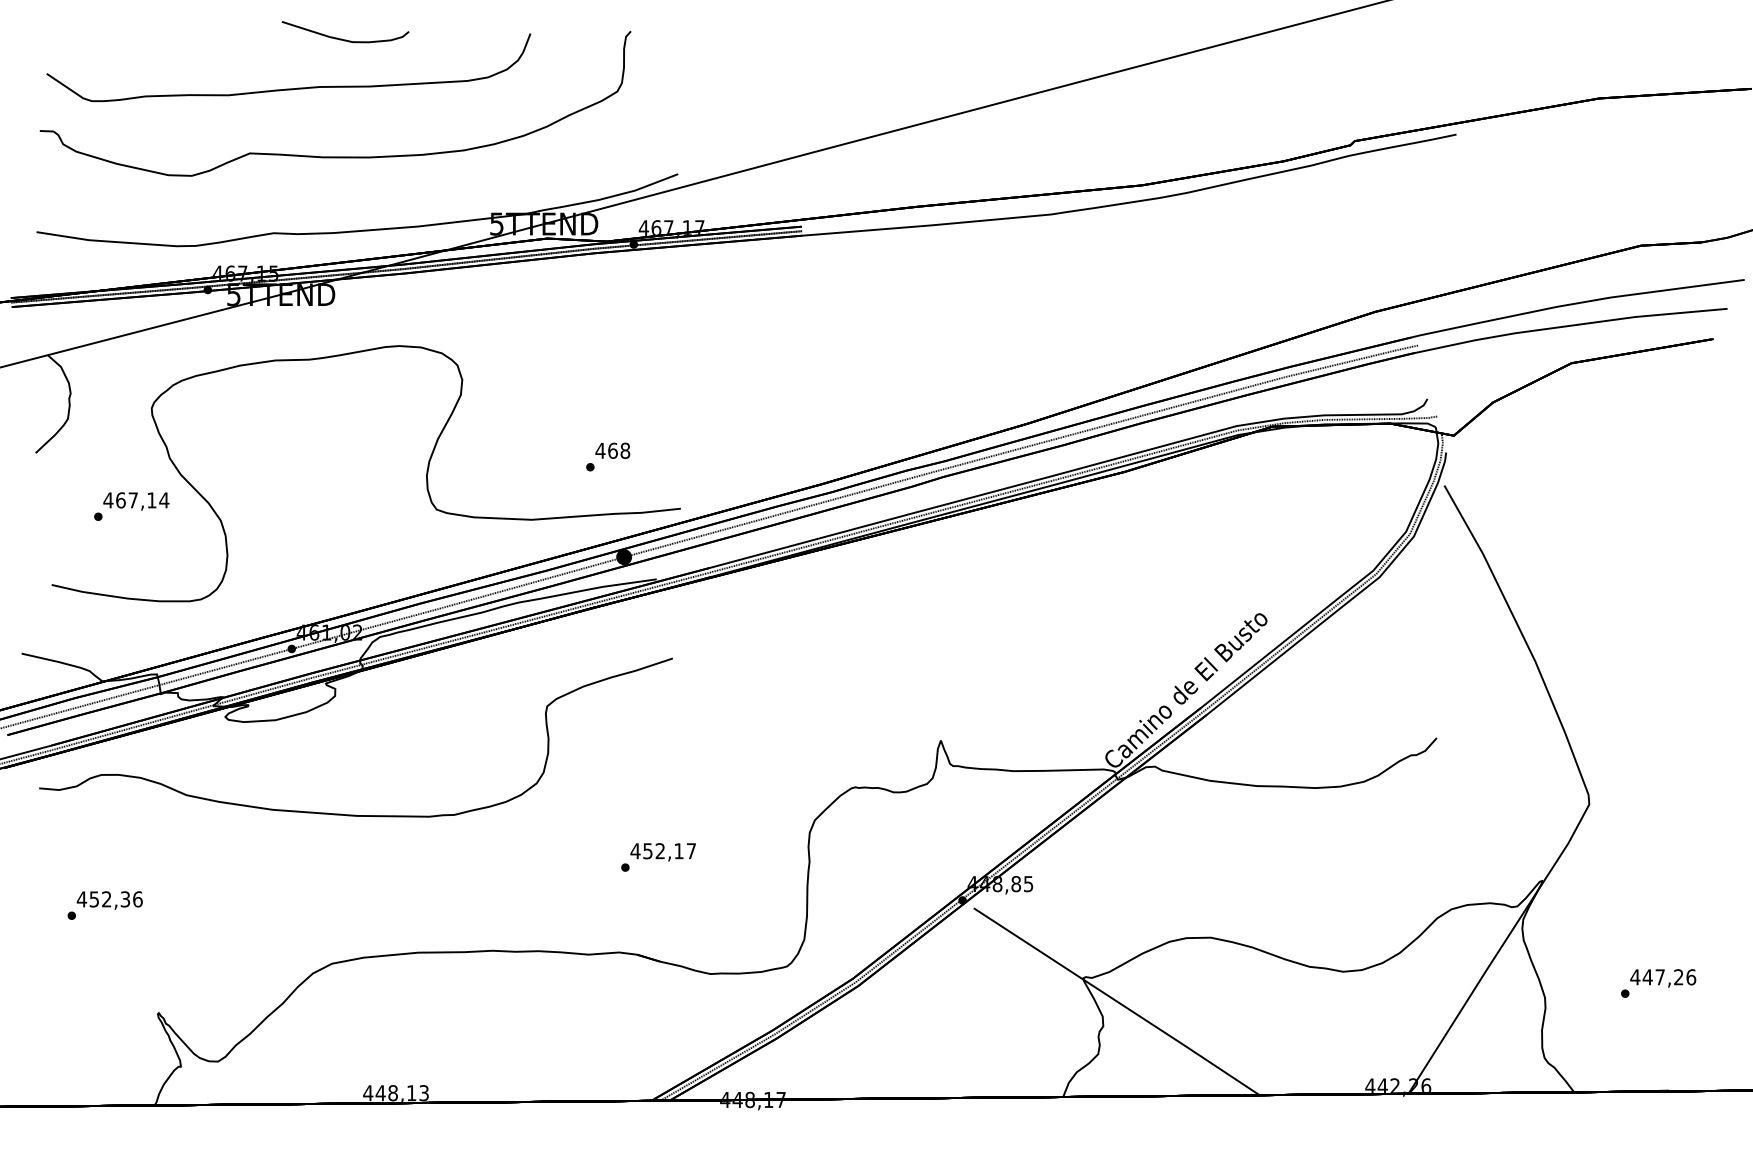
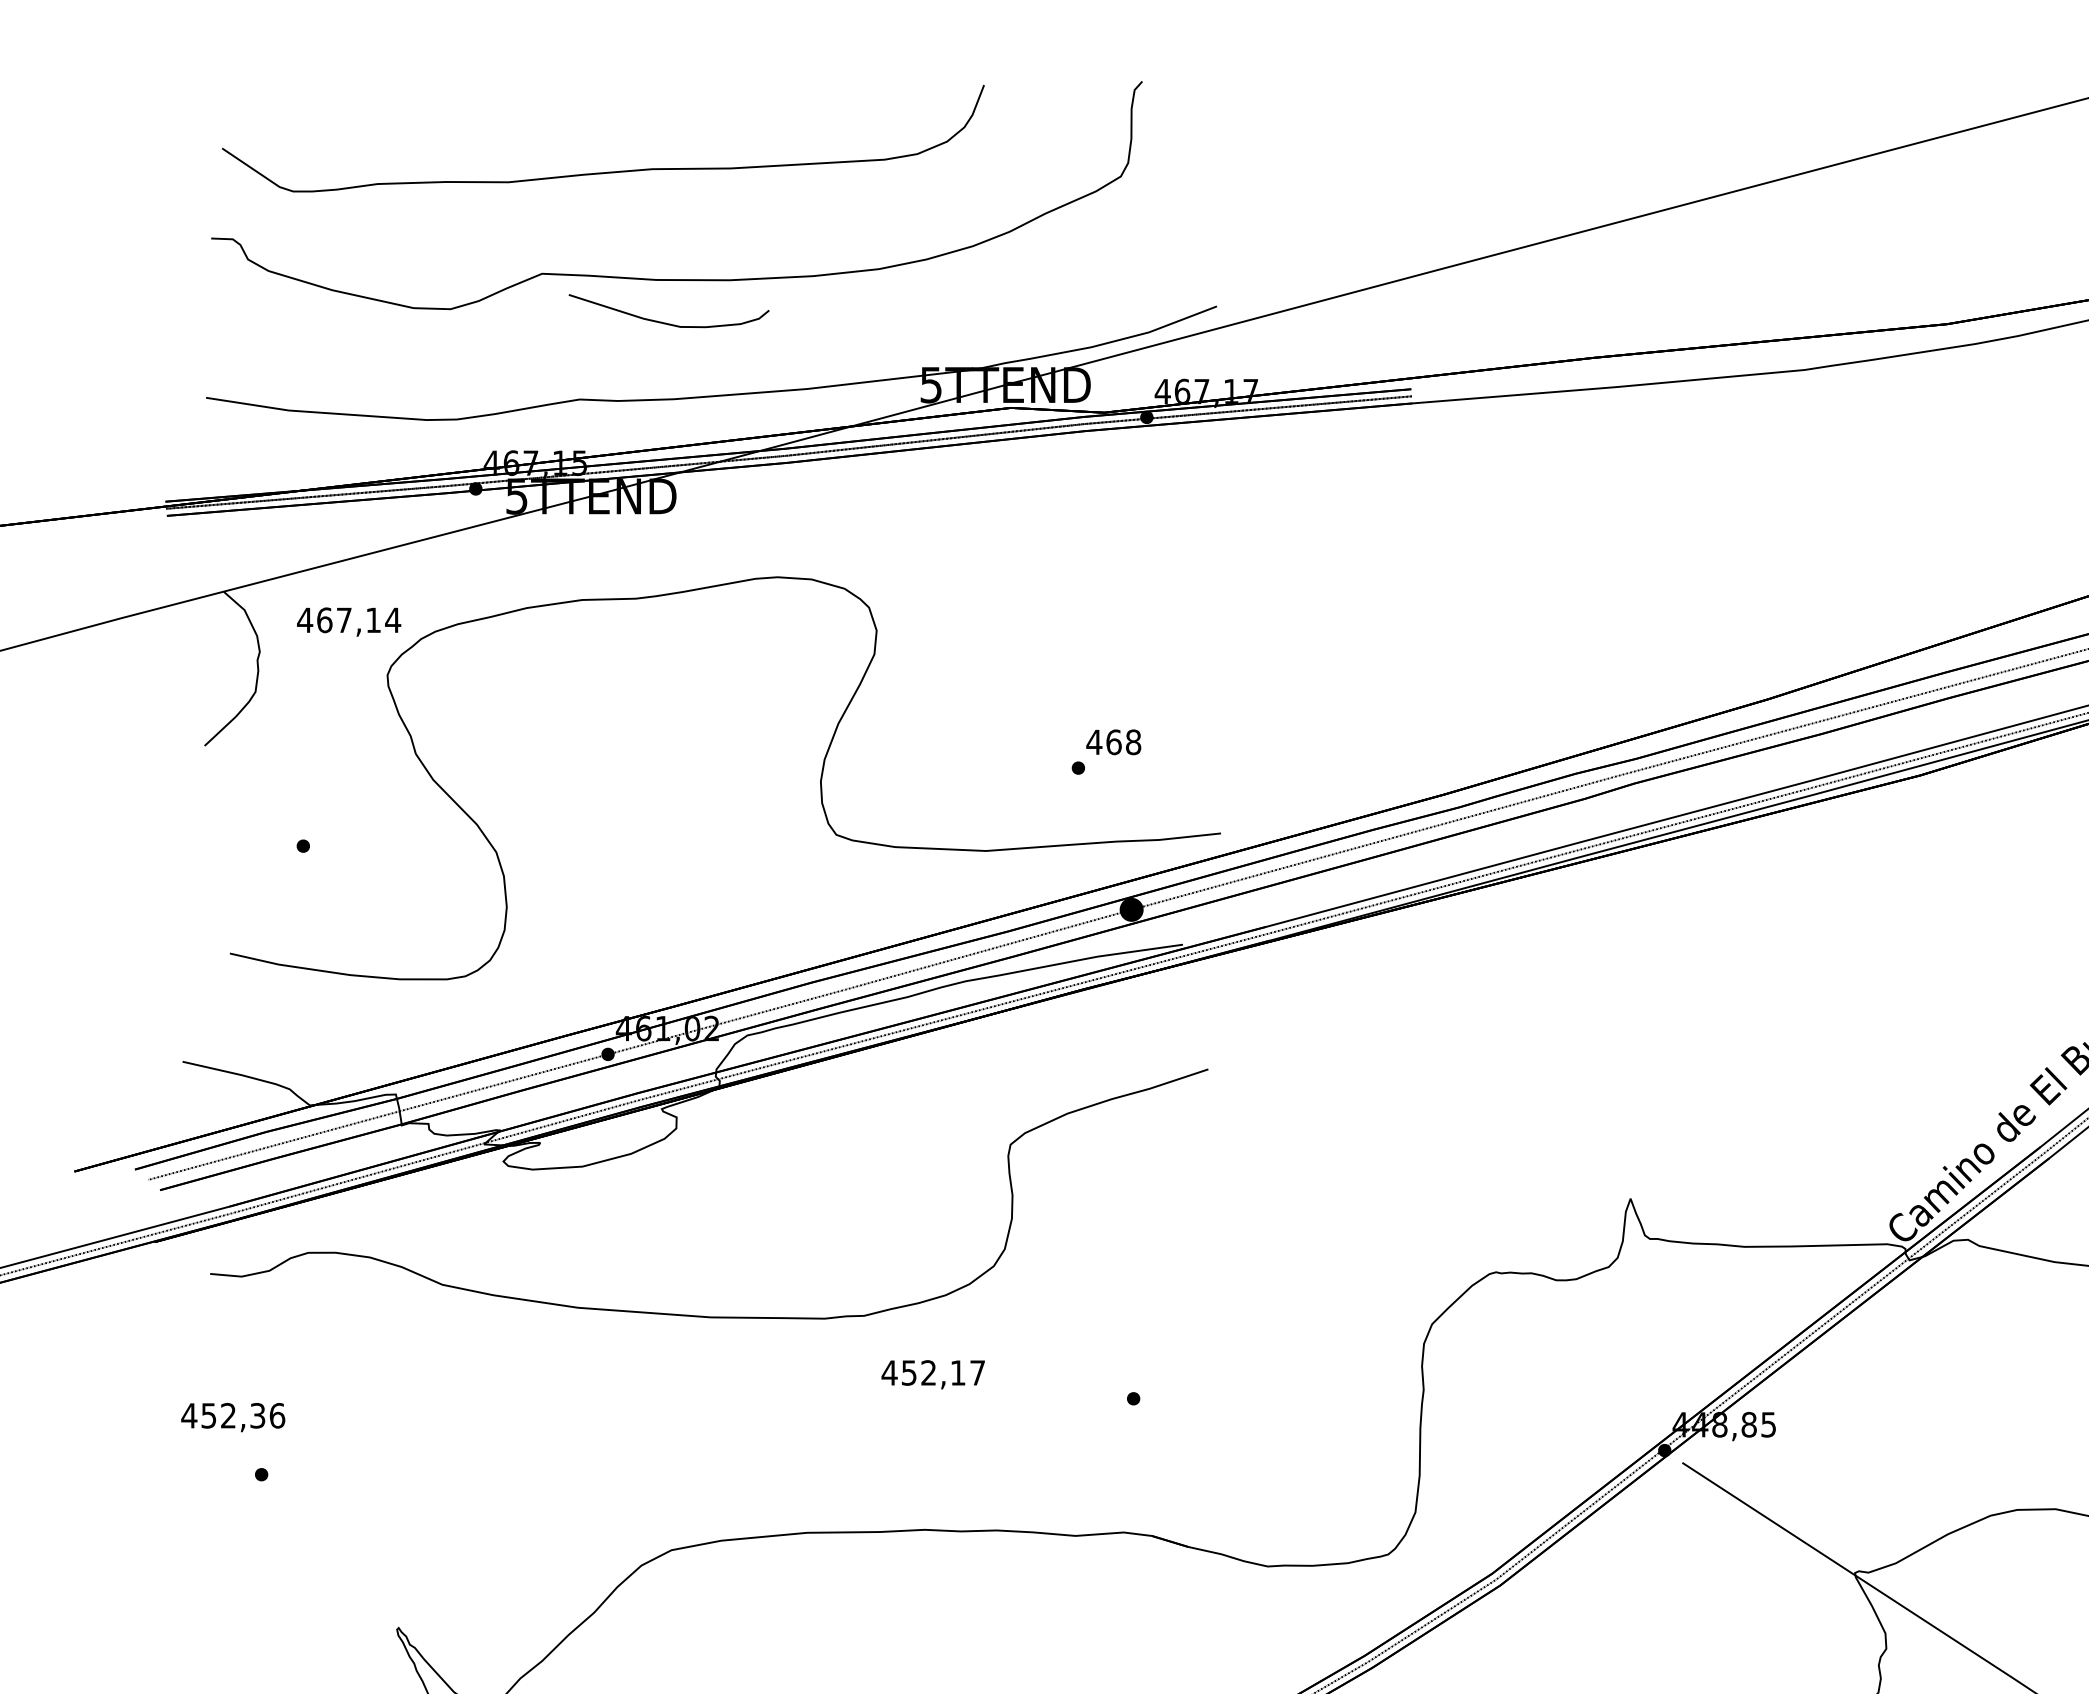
part: (345, 39) -> (669, 322), moved
text: (136, 501) -> (349, 622), moved
text: (662, 852) -> (932, 1375), moved
text: (109, 900) -> (232, 1417), moved

